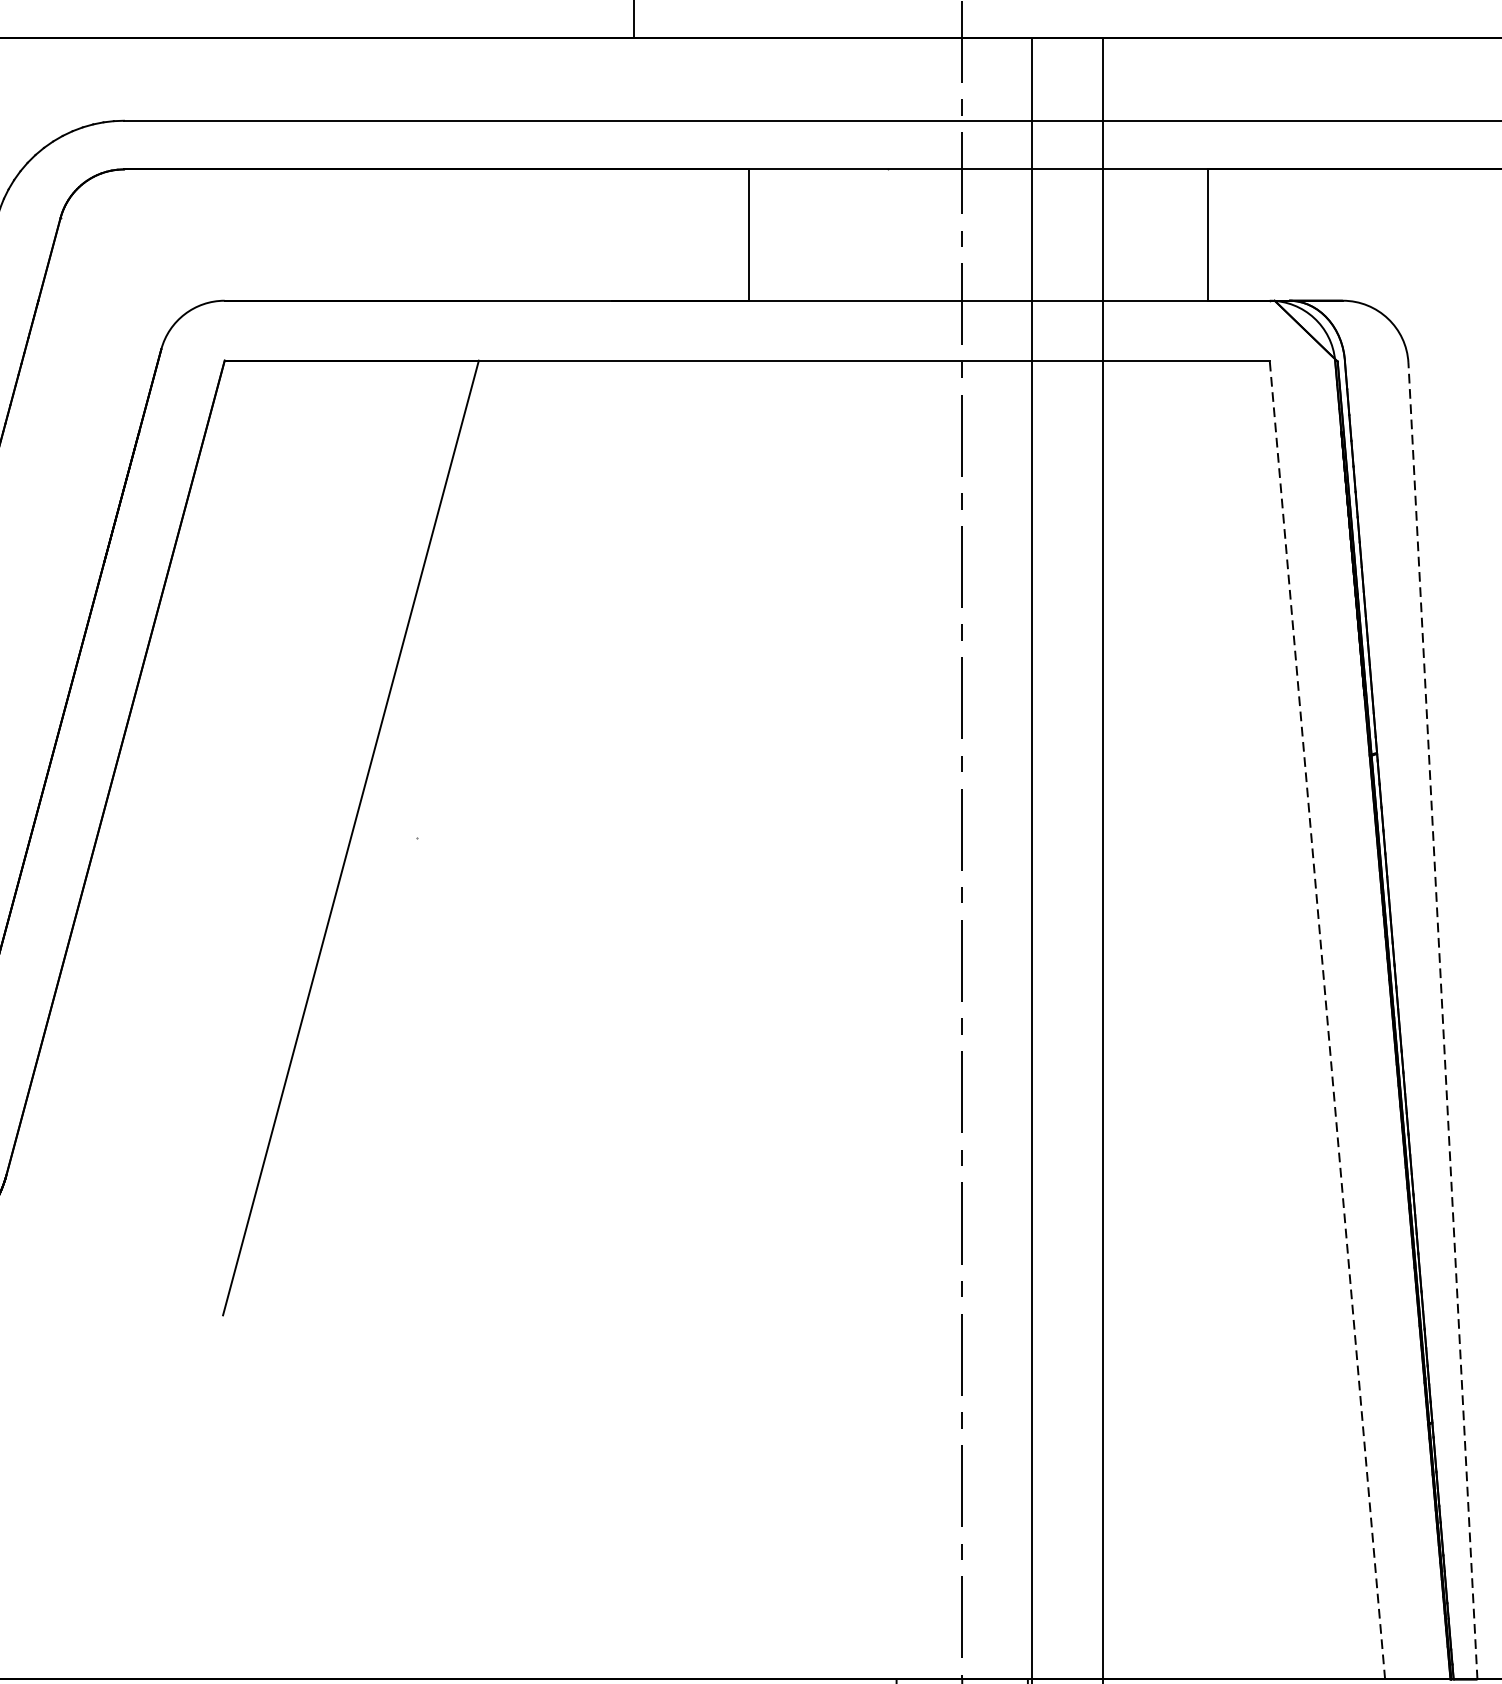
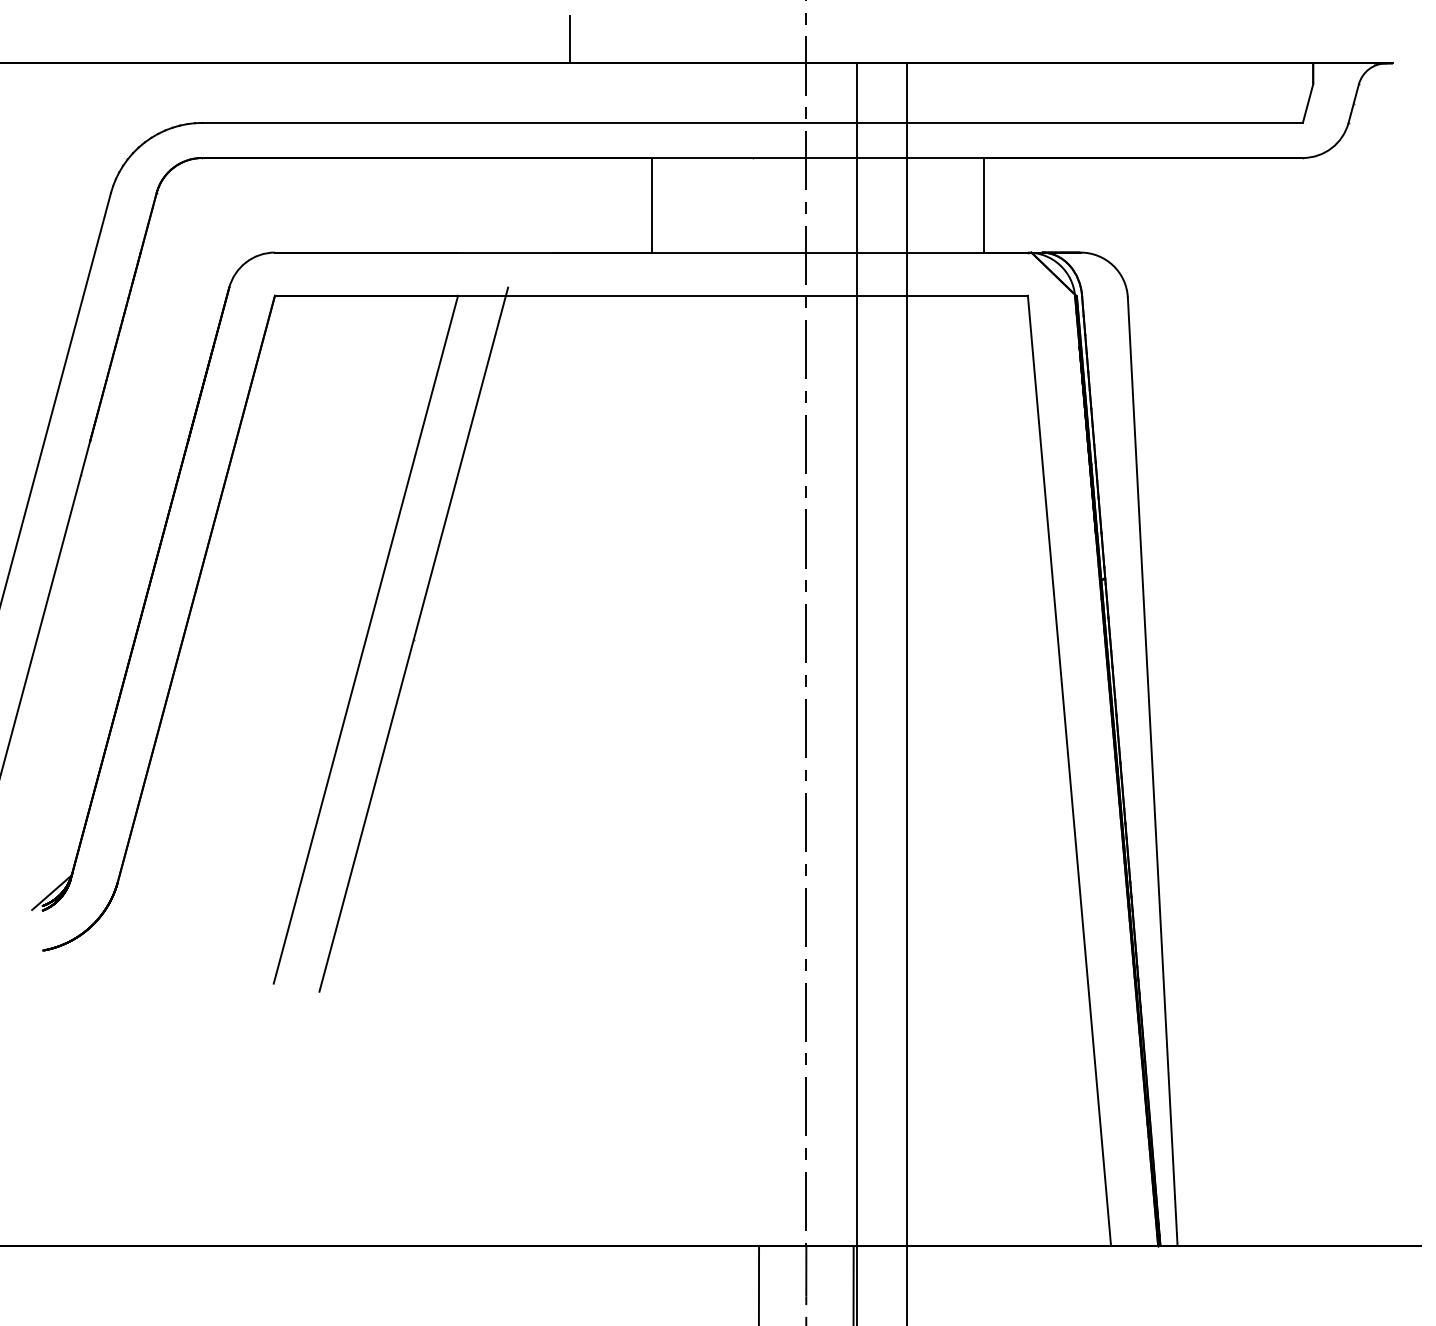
line: (416, 837) -> (413, 639), added
line: (1327, 1019) -> (1069, 770), dashed -> solid
line: (1442, 1020) -> (1152, 771), dashed -> solid

